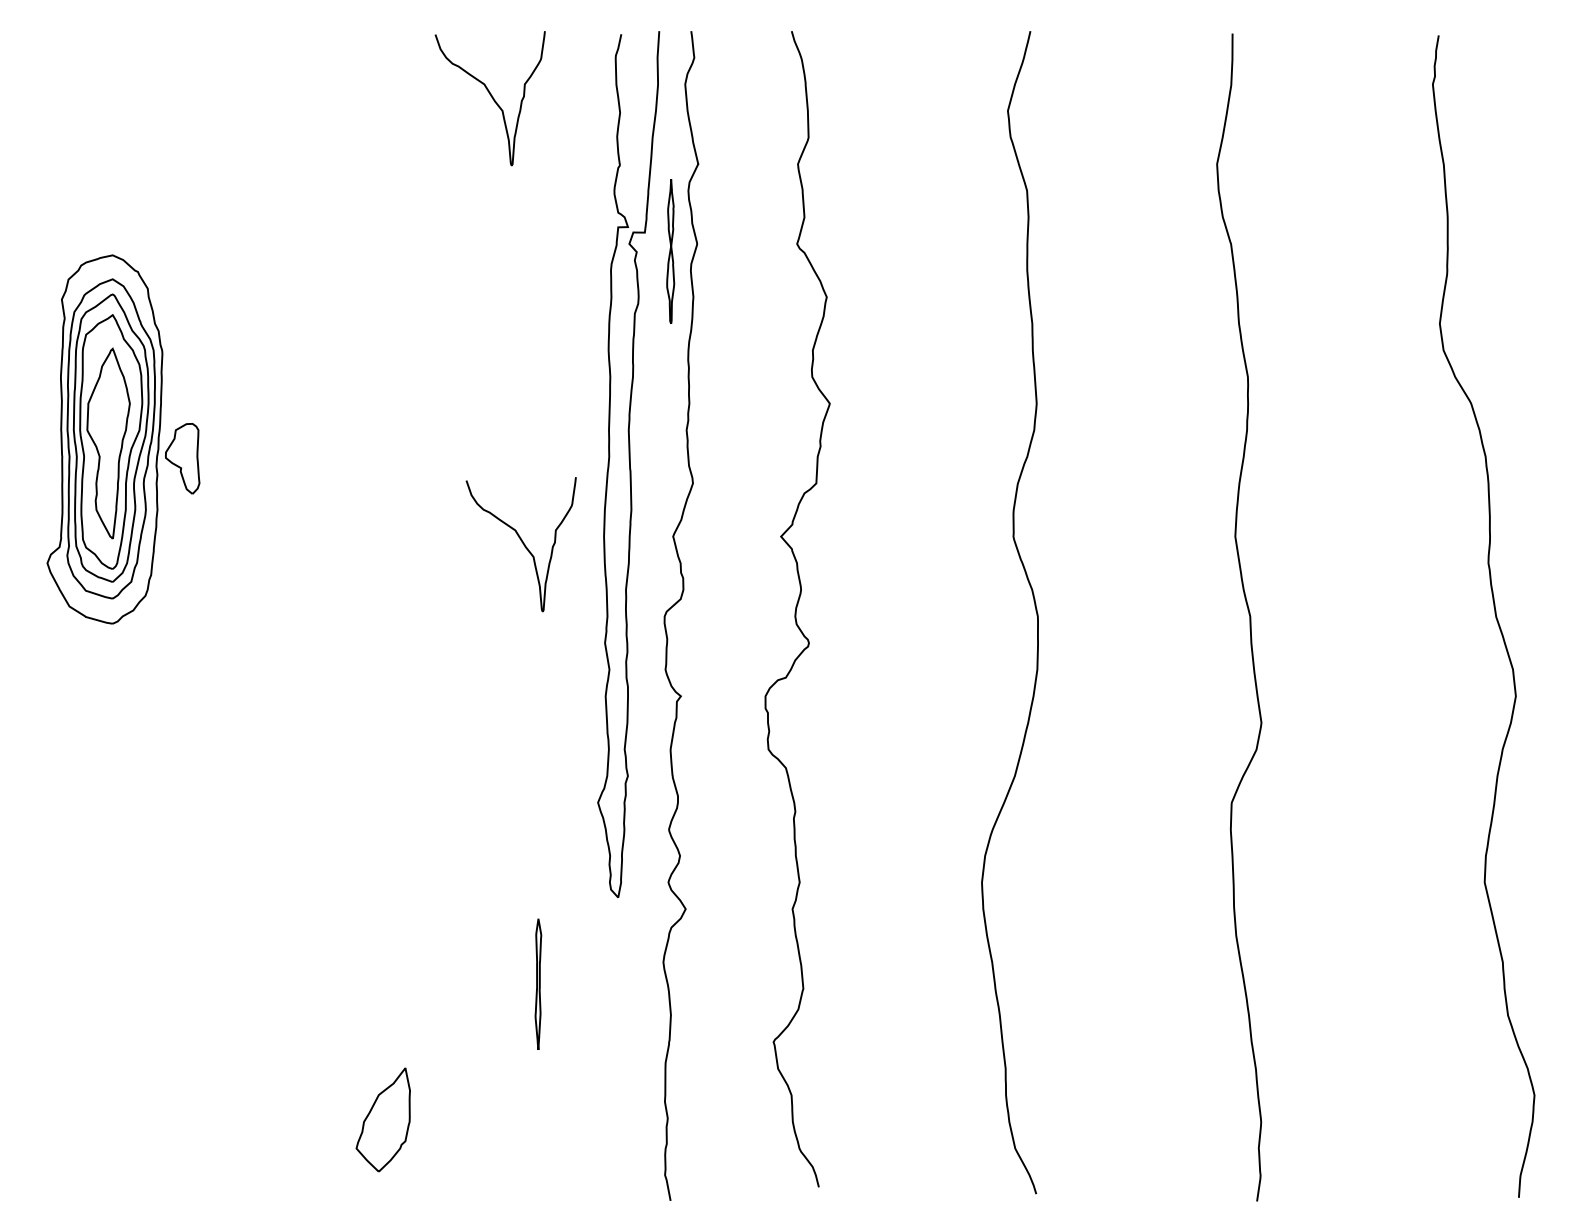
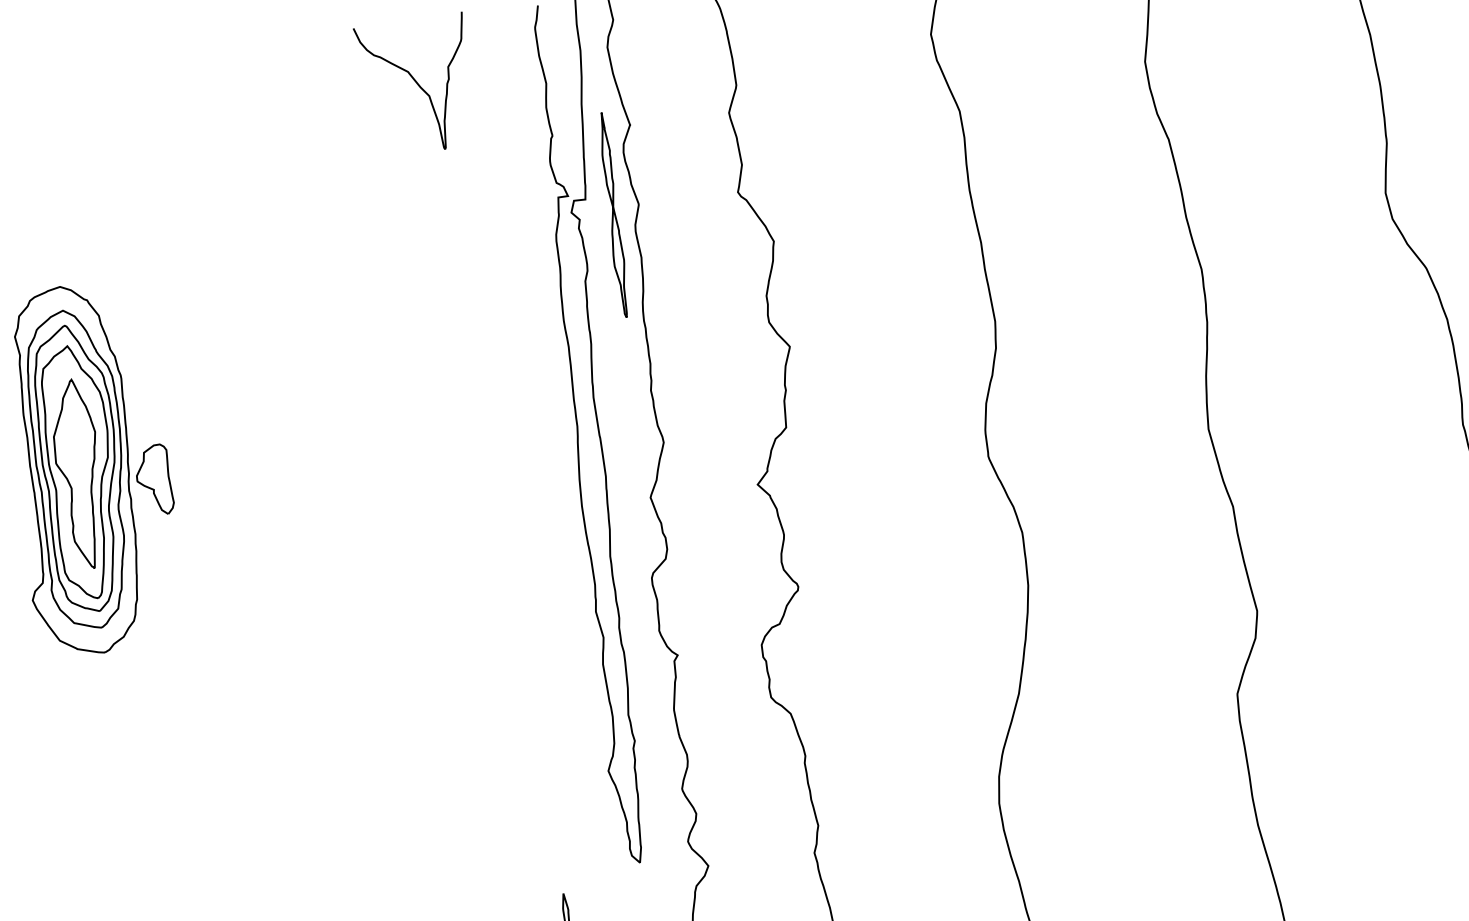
part: (670, 251) -> (613, 215), size x1.43
curve: (521, 542) -> (500, 522), removed

